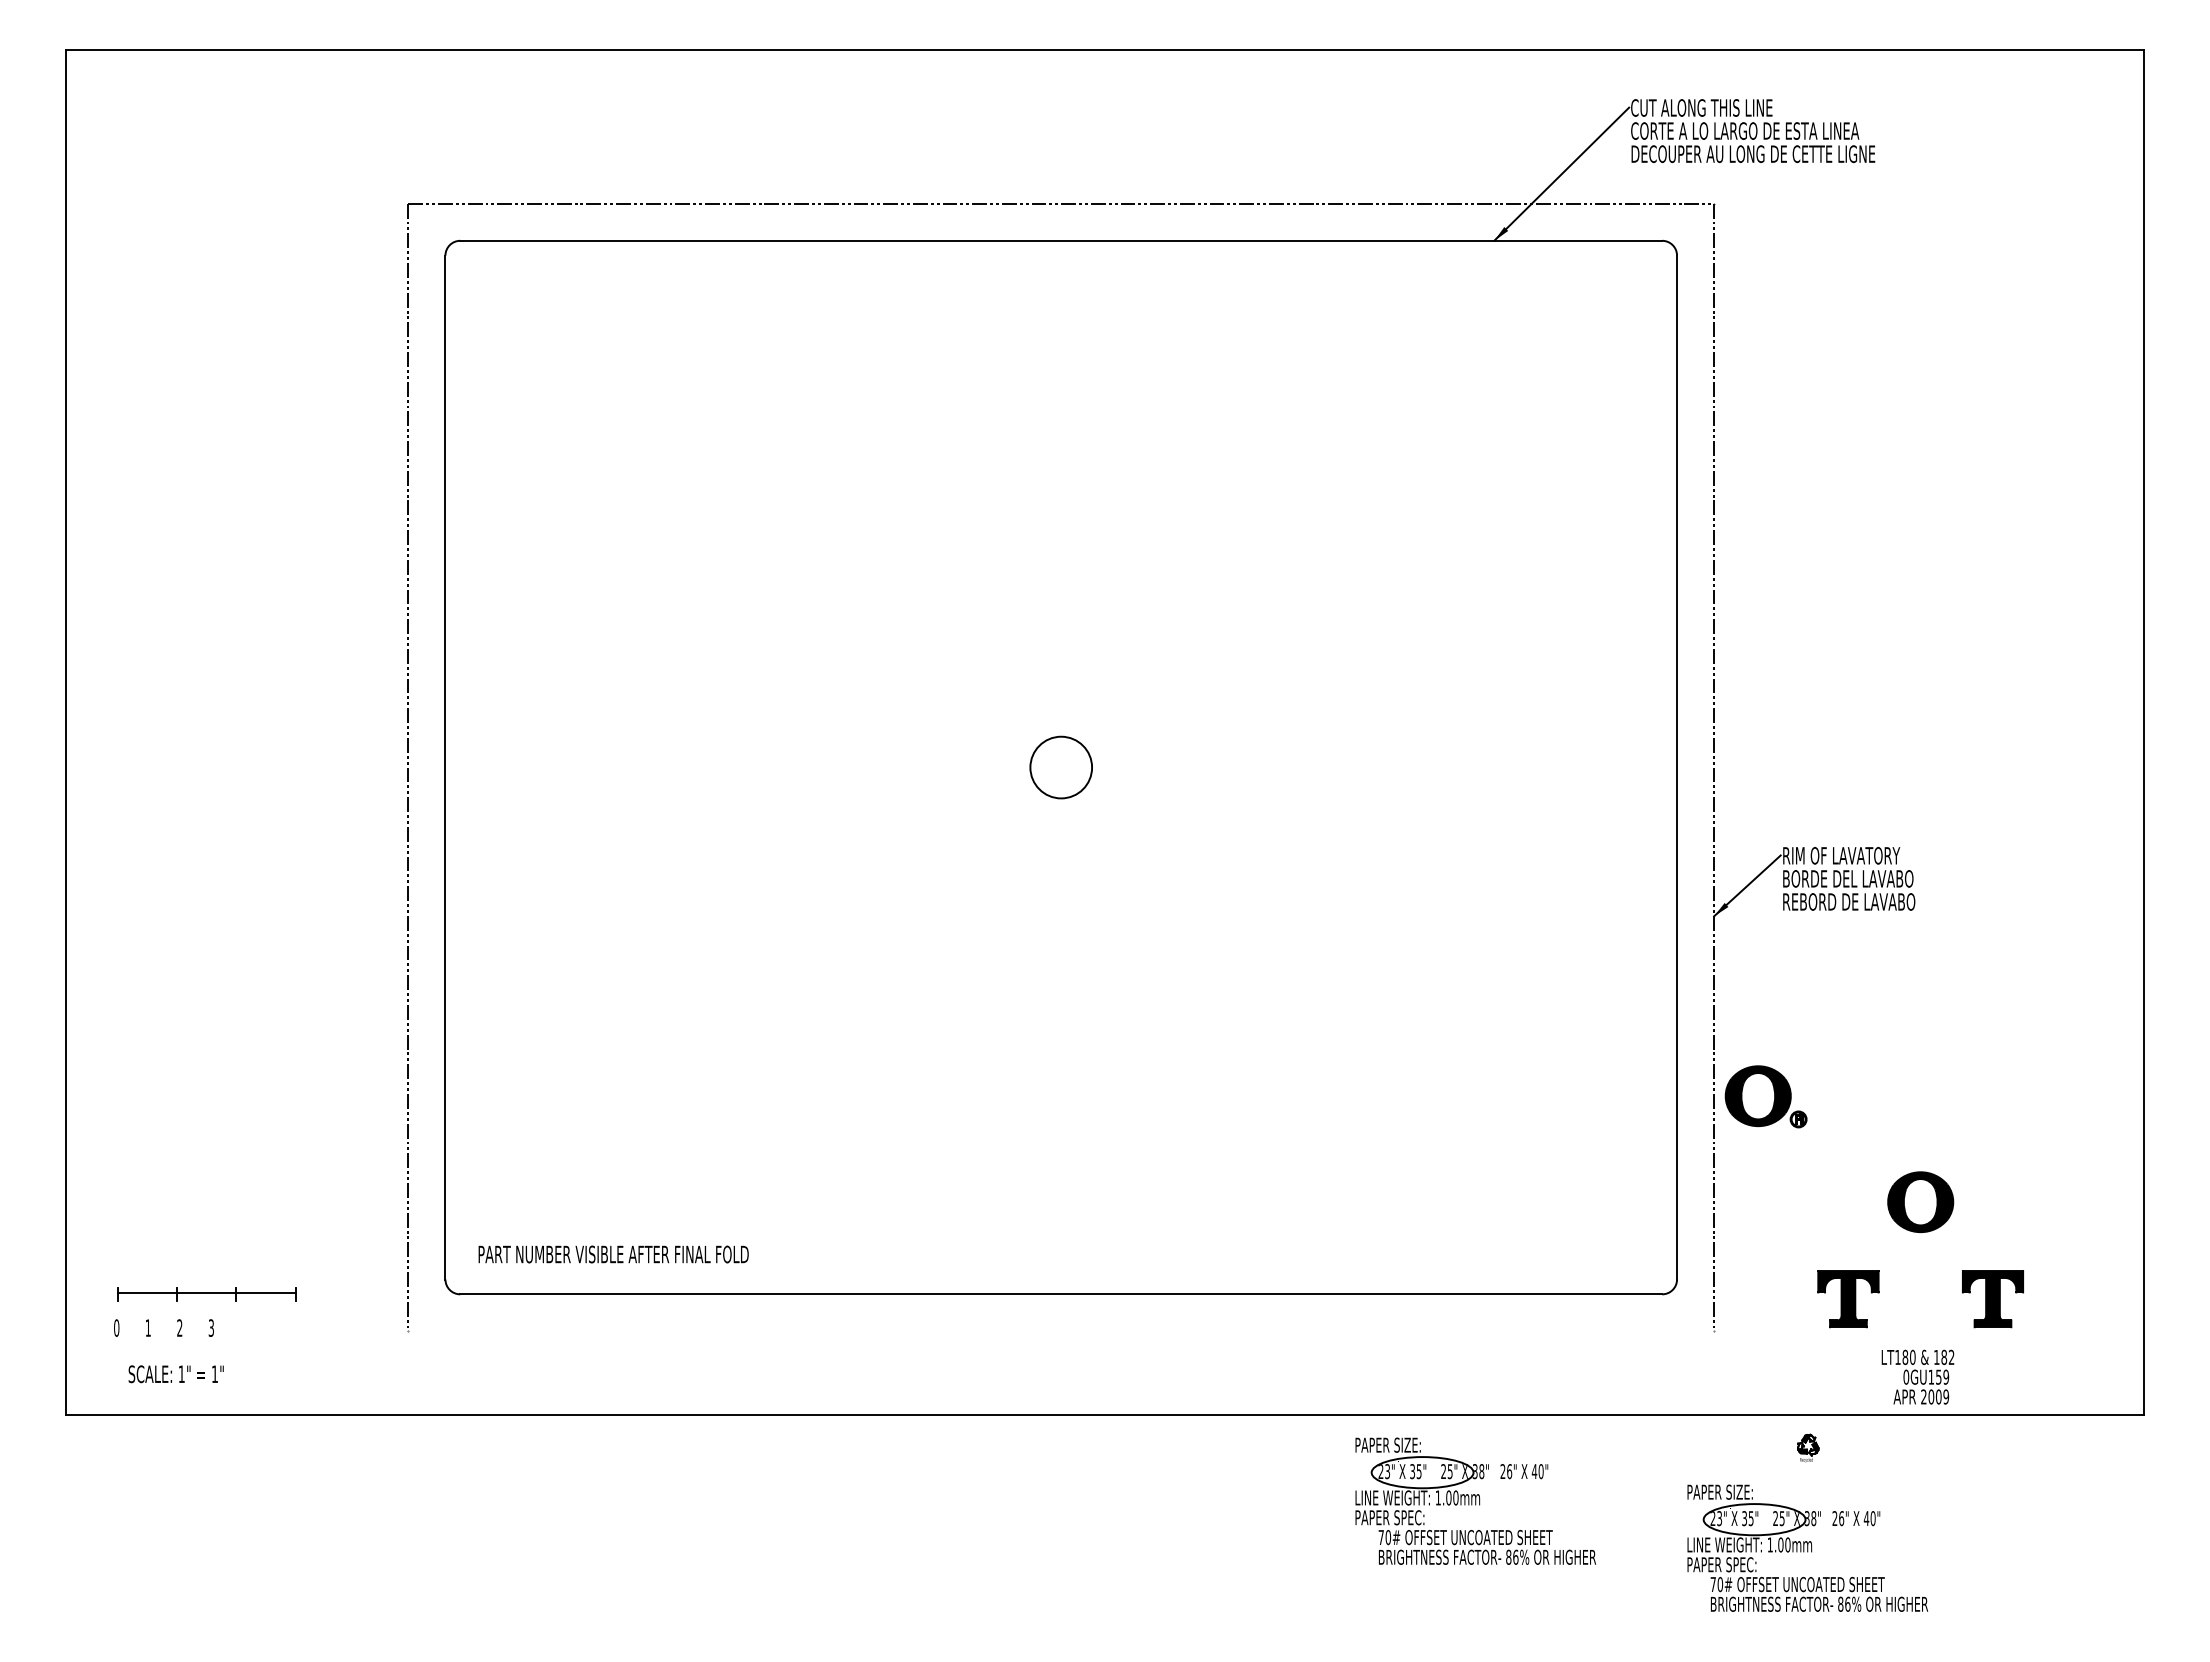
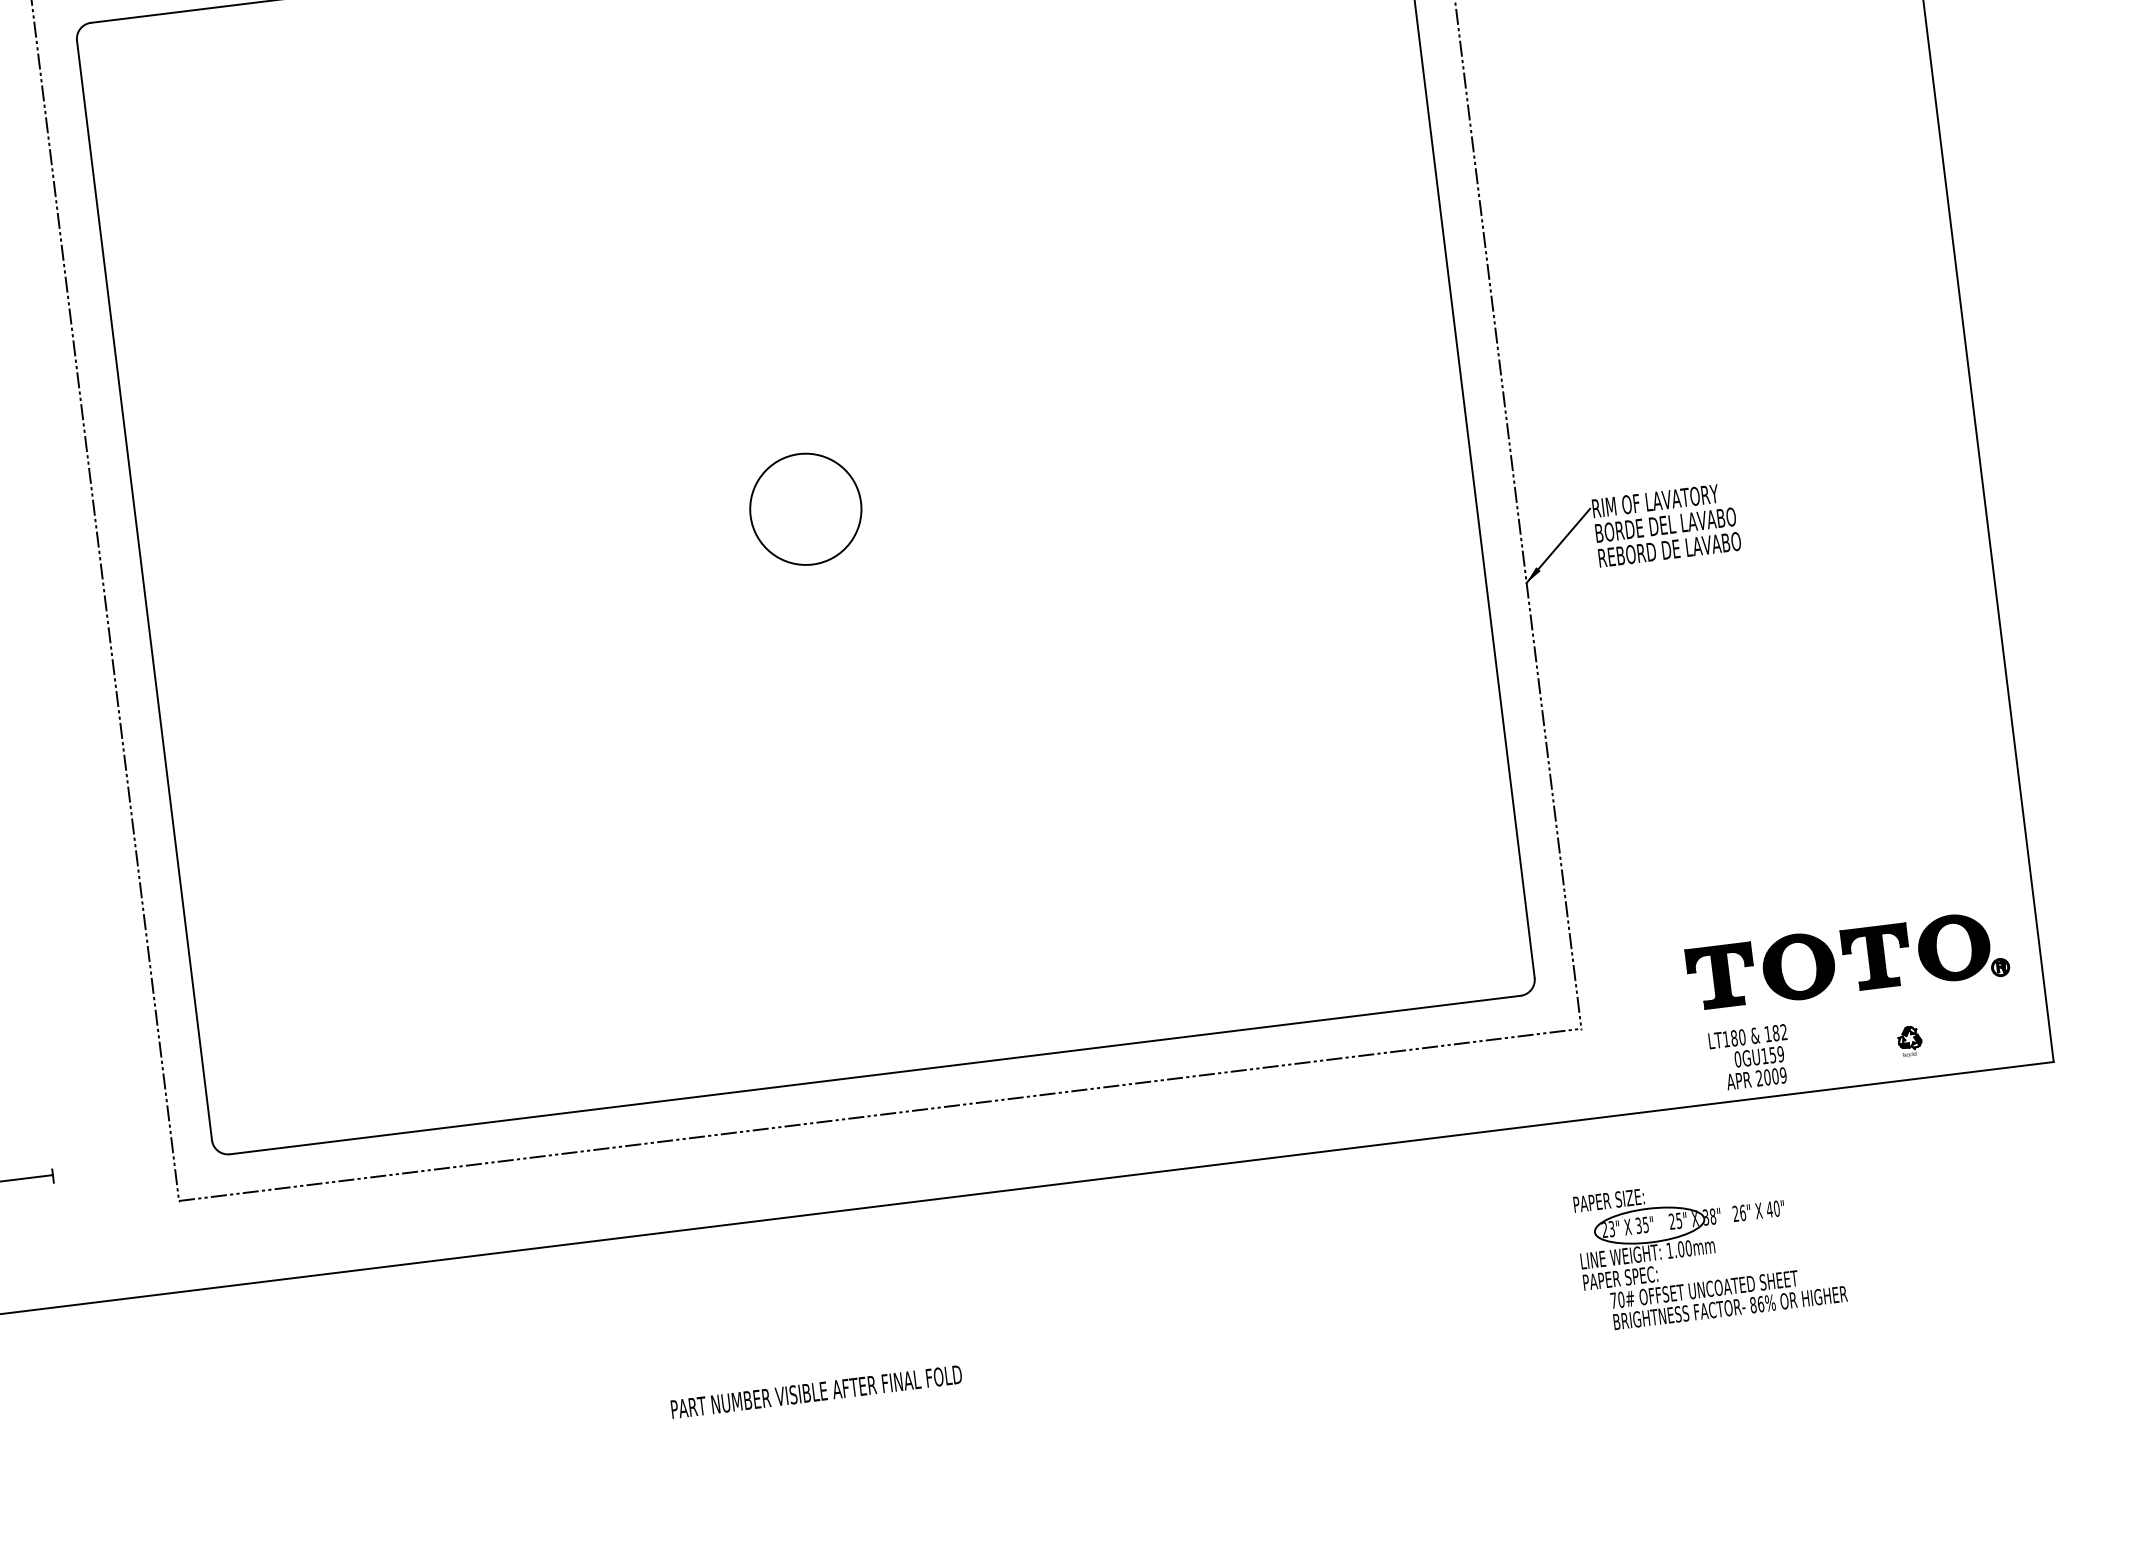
circle: (1060, 767) -> (805, 509), size x1.67
part: (1765, 1096) -> (1962, 947), moved
part: (1920, 1202) -> (1798, 967), moved
text: (613, 1254) -> (816, 1392), moved
line: (1061, 1331) -> (880, 1114), added
text: (1917, 1376) -> (1749, 1057), moved
part: (1808, 1447) -> (1910, 1040), moved
part: (1475, 1500) -> (1347, 1241), removed

